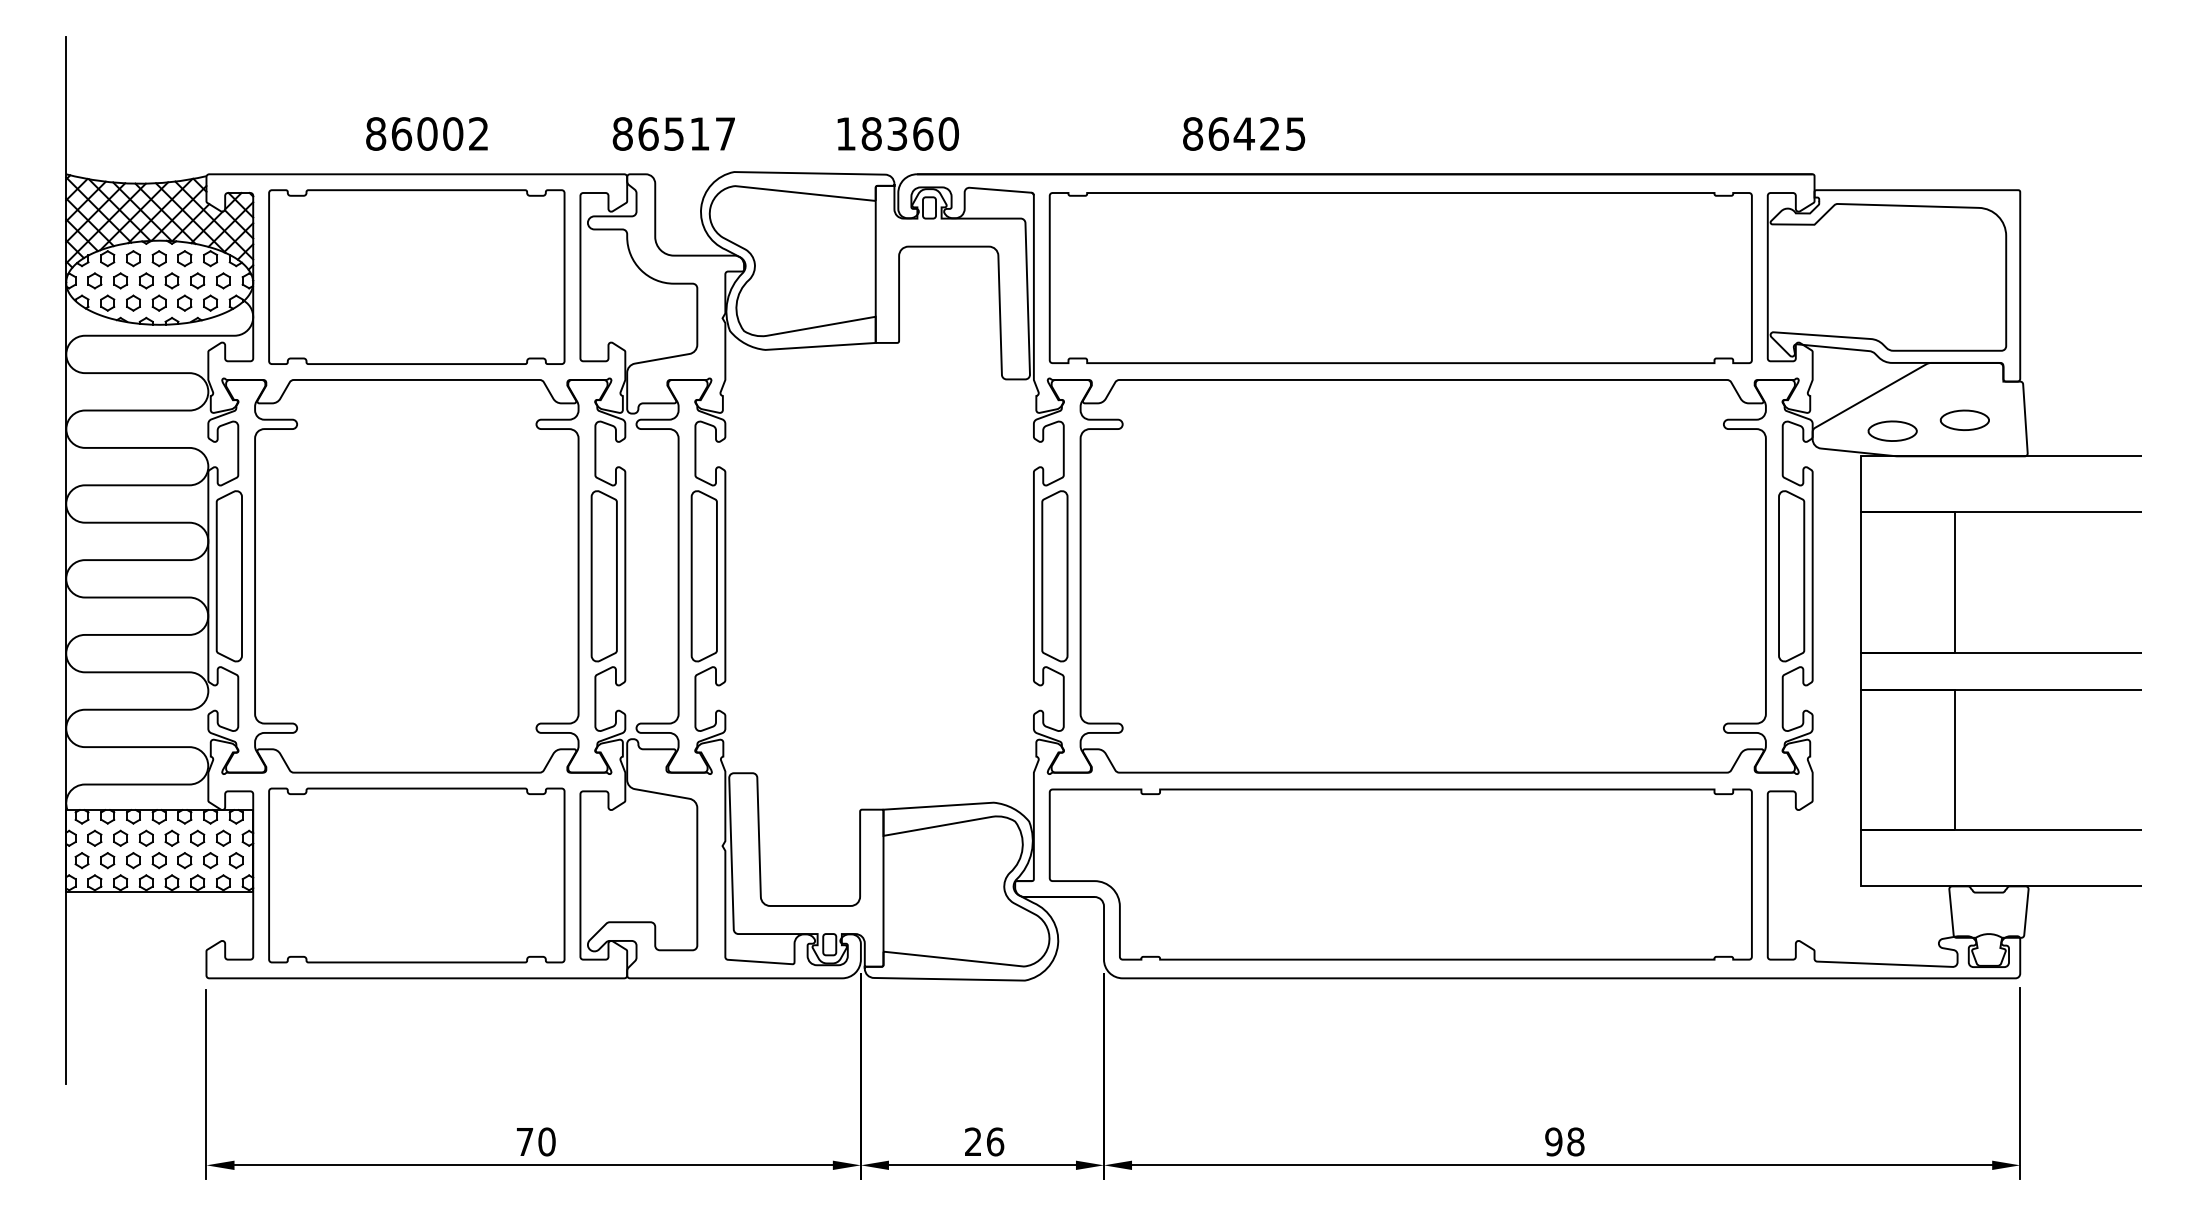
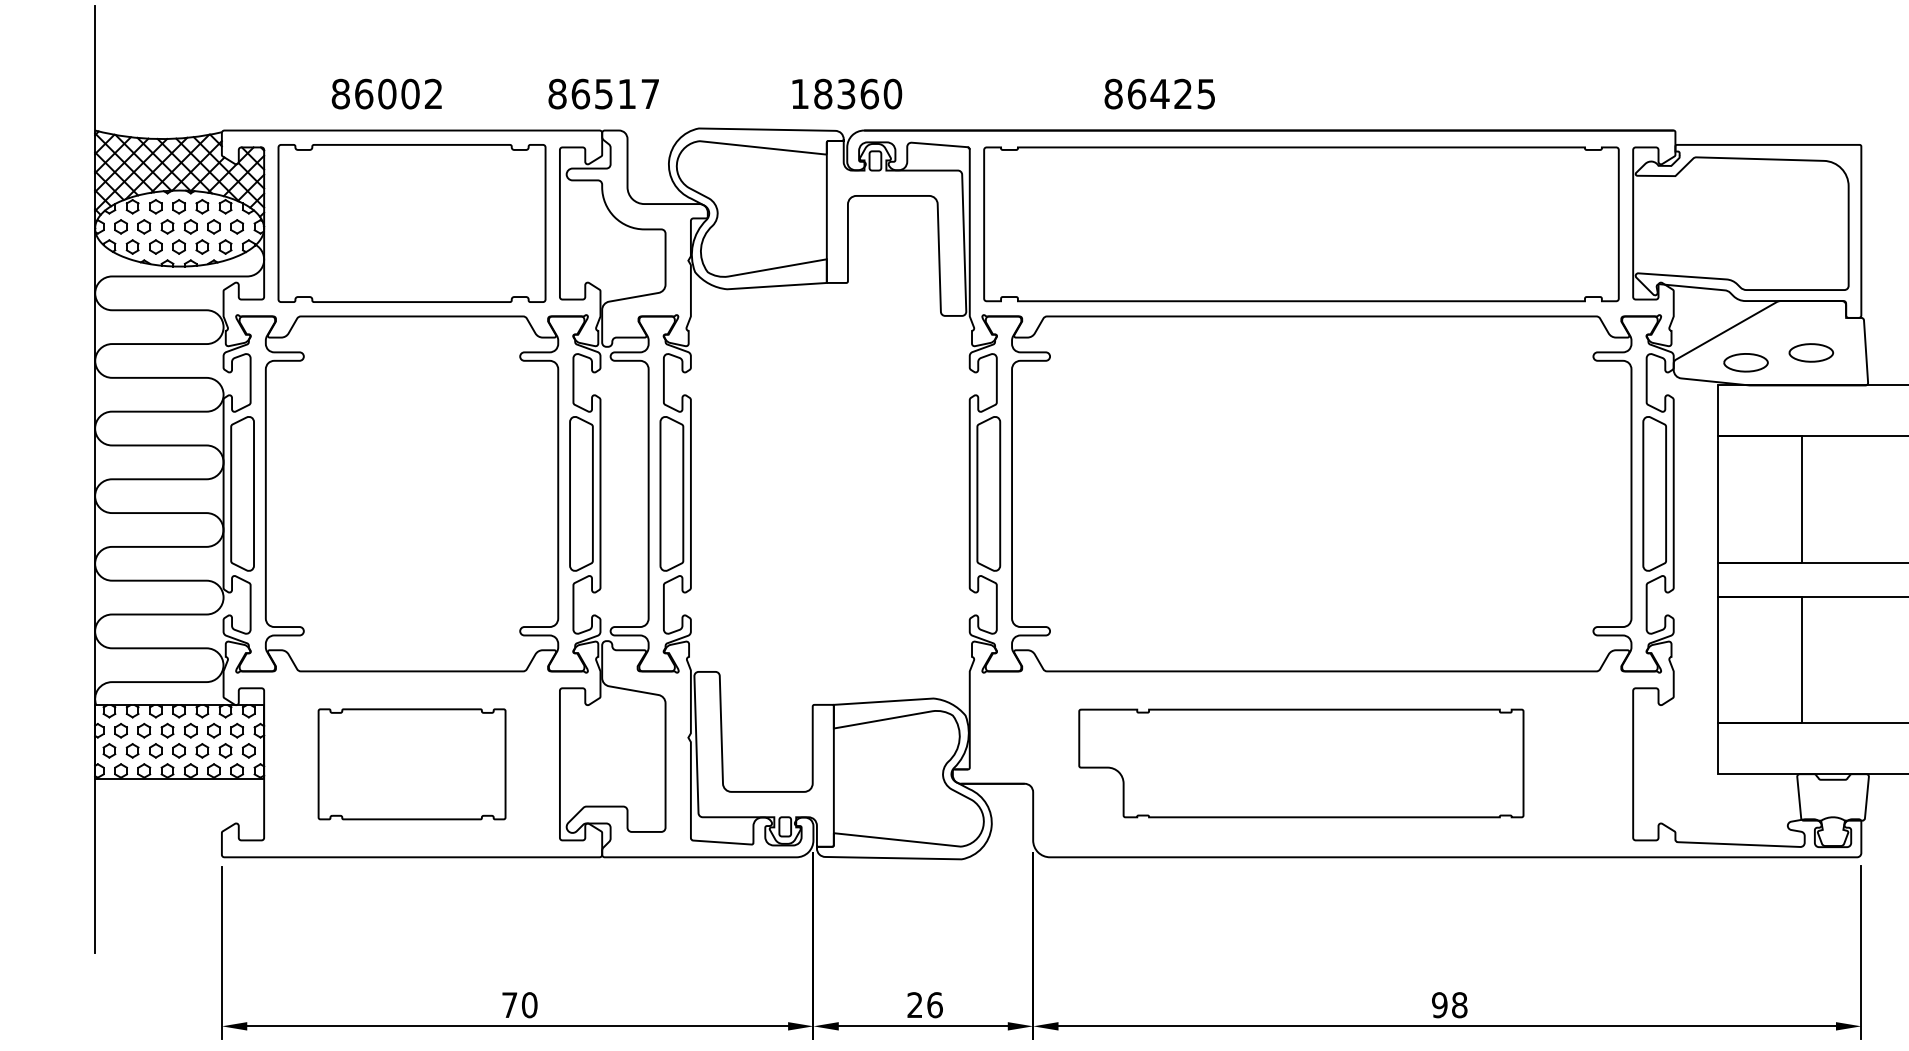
text: (426, 133) -> (386, 93), moved
text: (673, 133) -> (603, 93), moved
part: (1400, 874) -> (1301, 763), size x0.7
part: (416, 875) -> (411, 764), size x0.7

